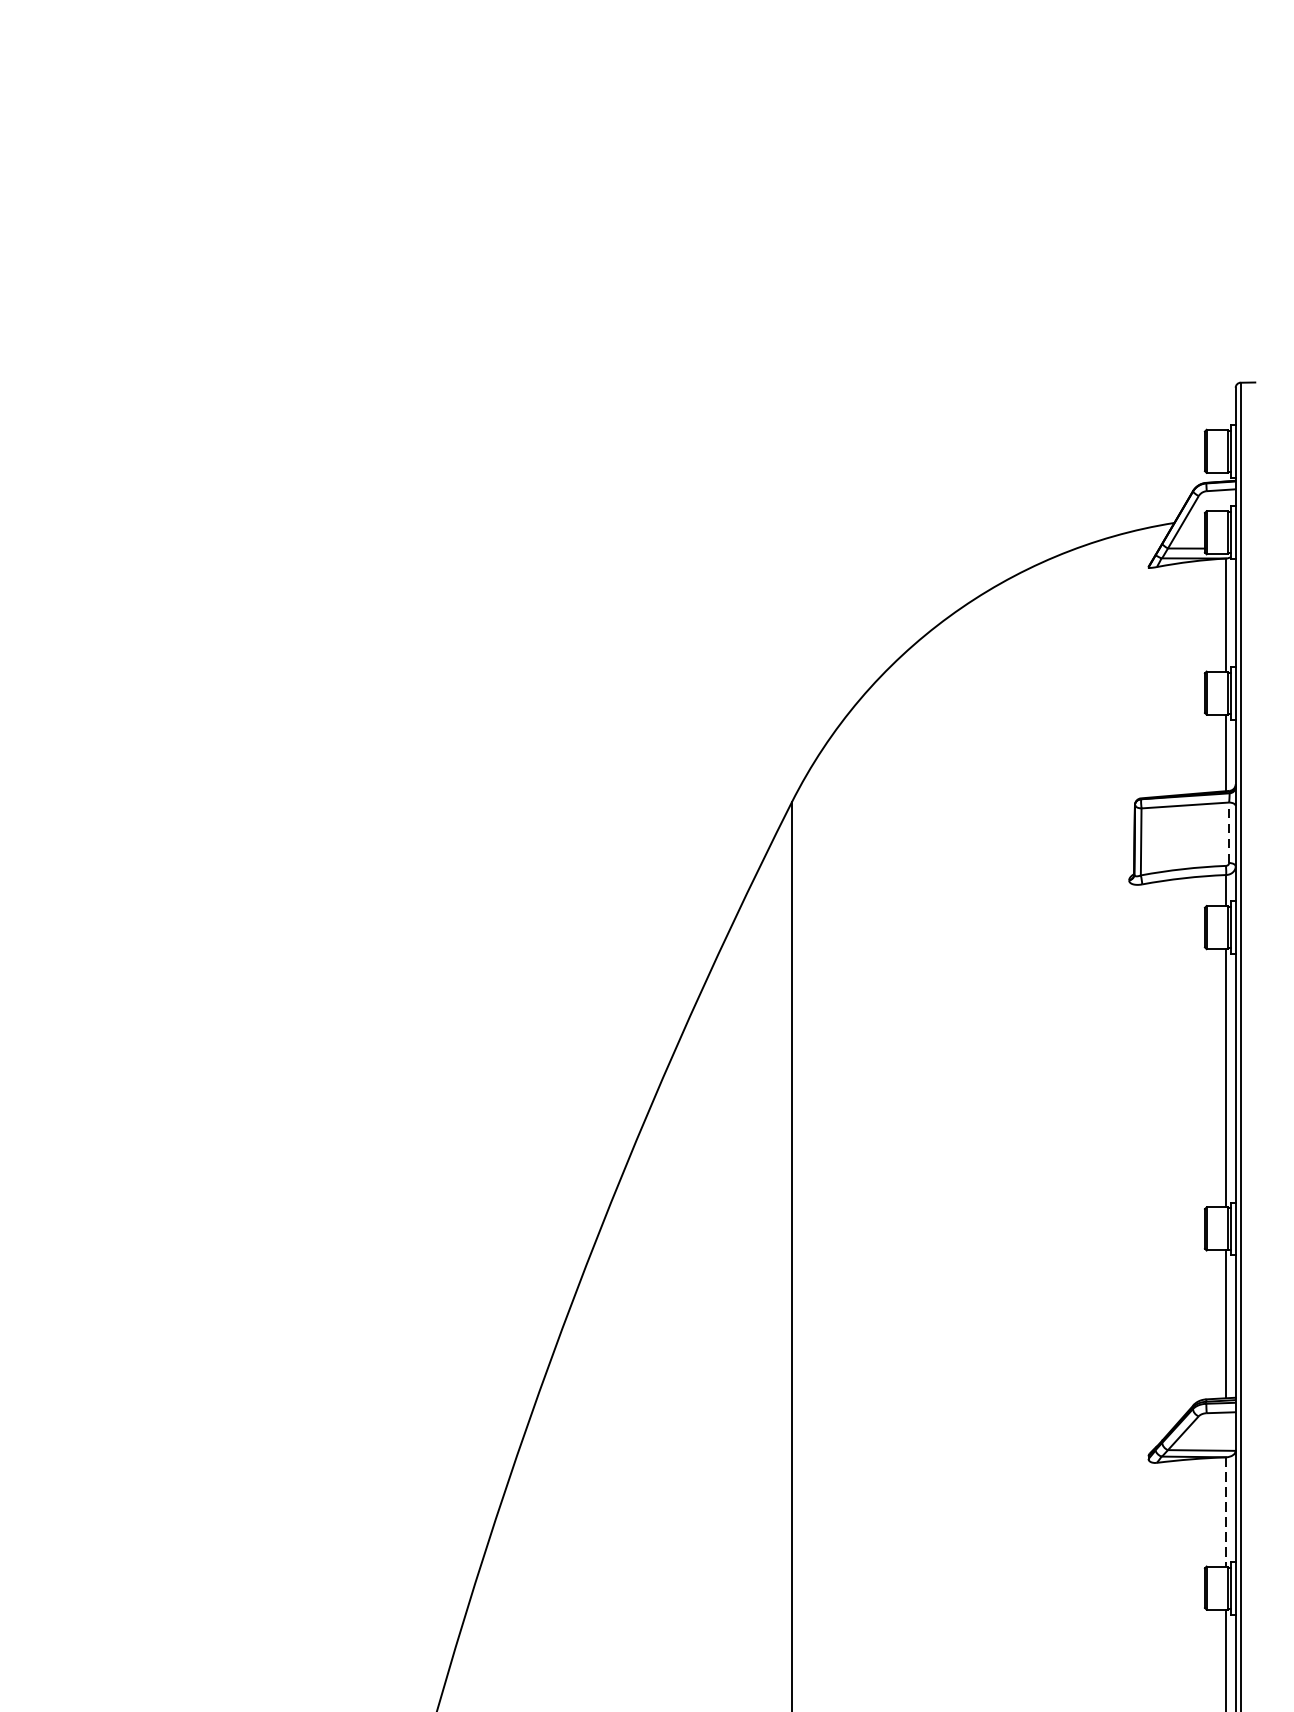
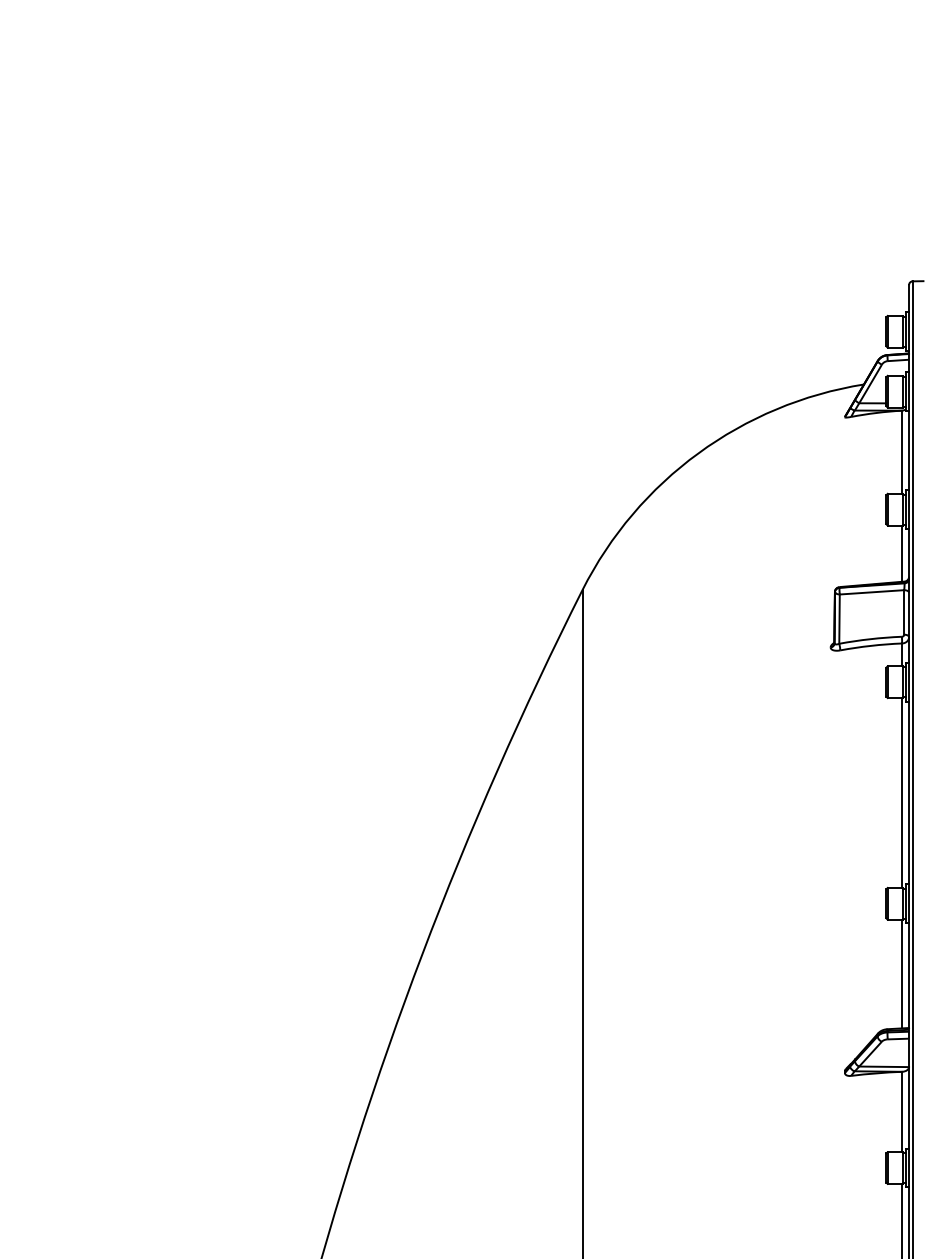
line: (1229, 831) -> (904, 611), dashed -> solid
line: (1226, 1512) -> (902, 1112), dashed -> solid

